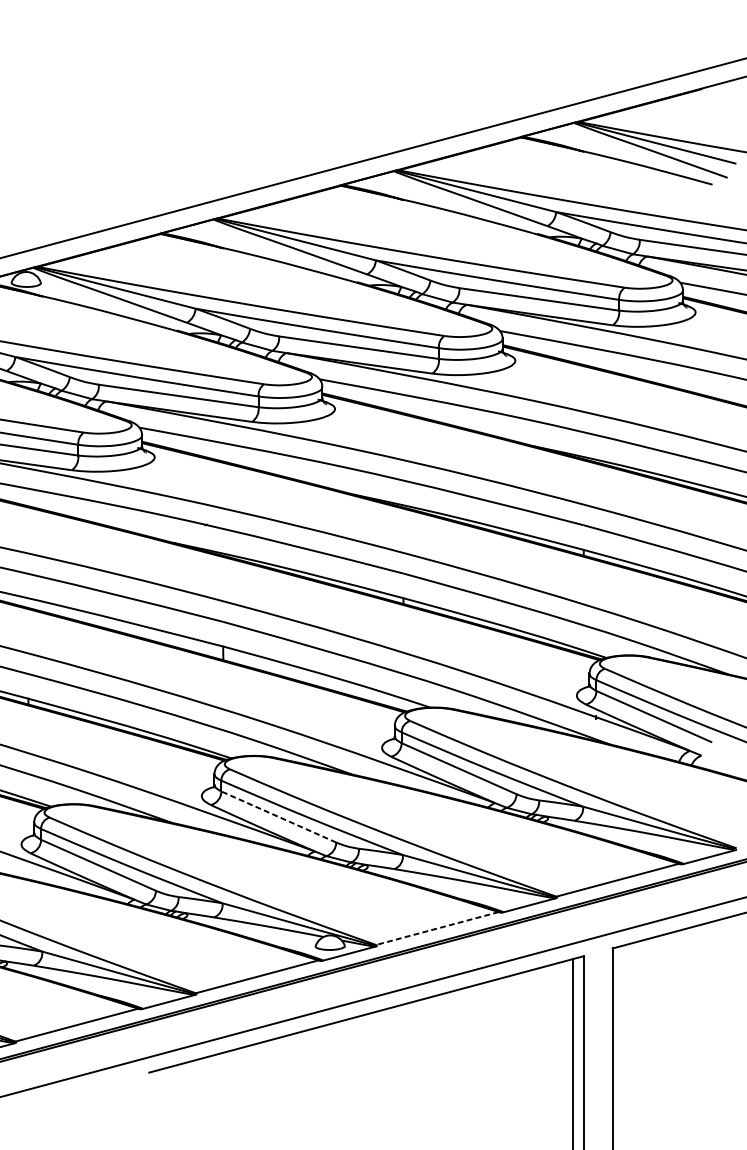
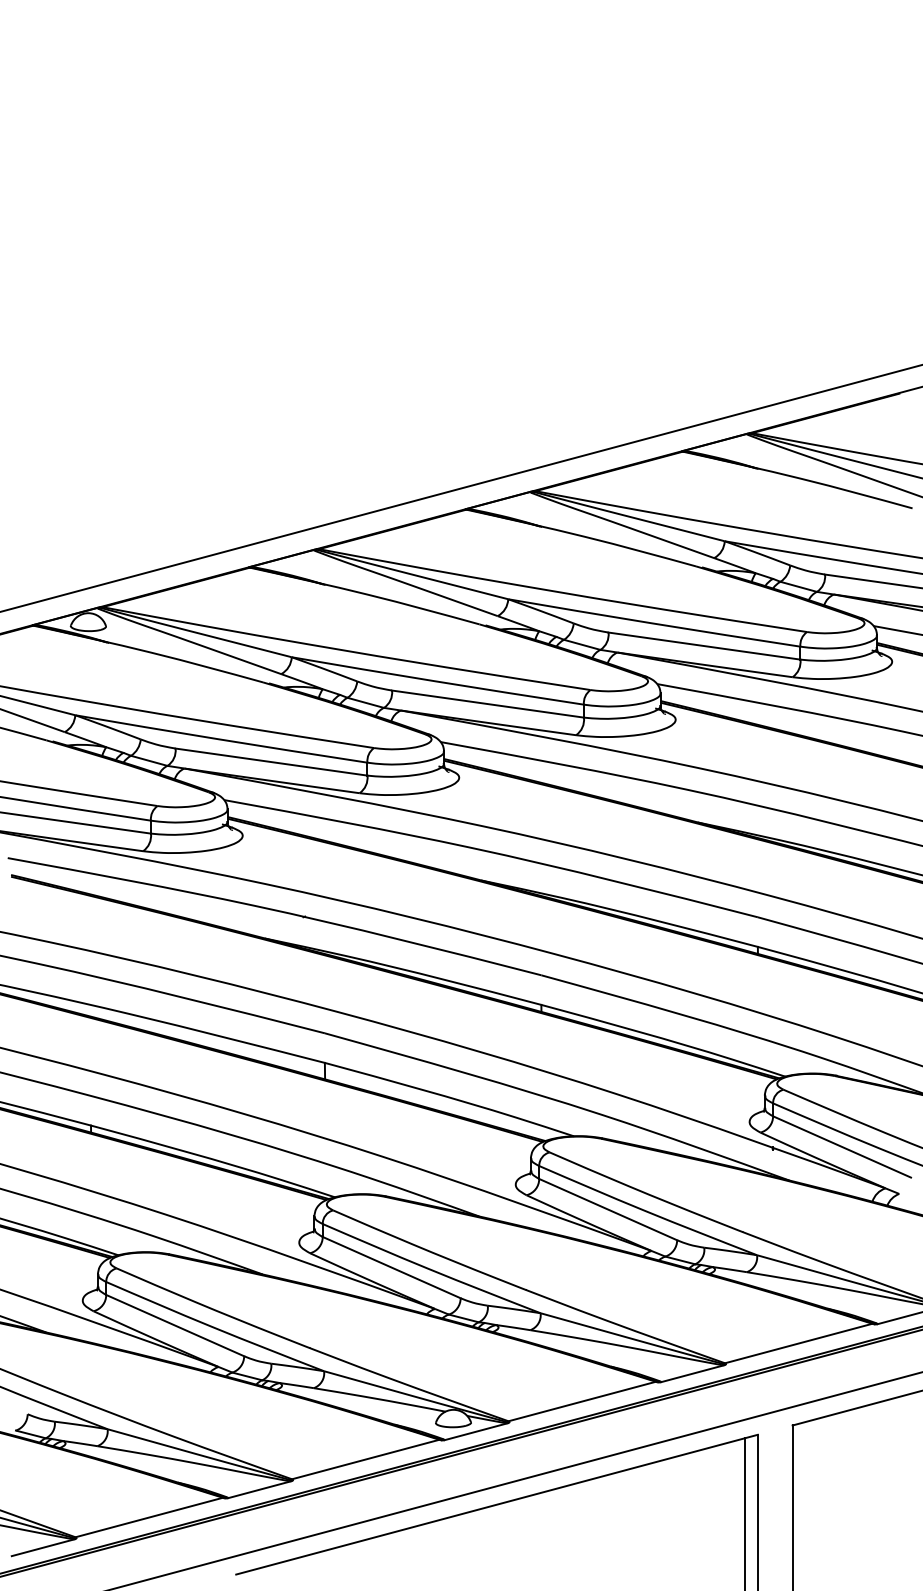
line: (278, 816) -> (391, 1267), dashed -> solid
line: (436, 928) -> (581, 1401), dashed -> solid

